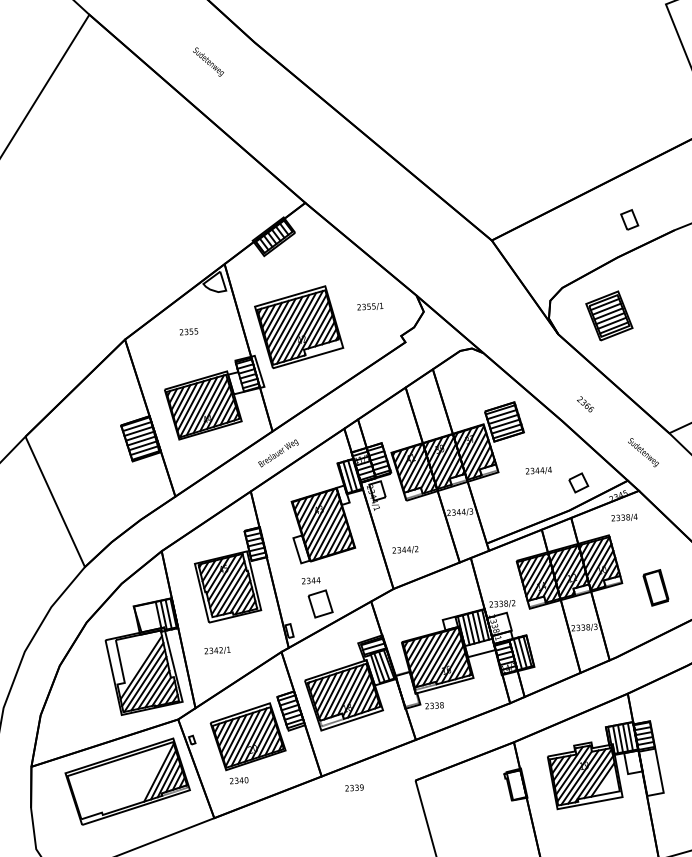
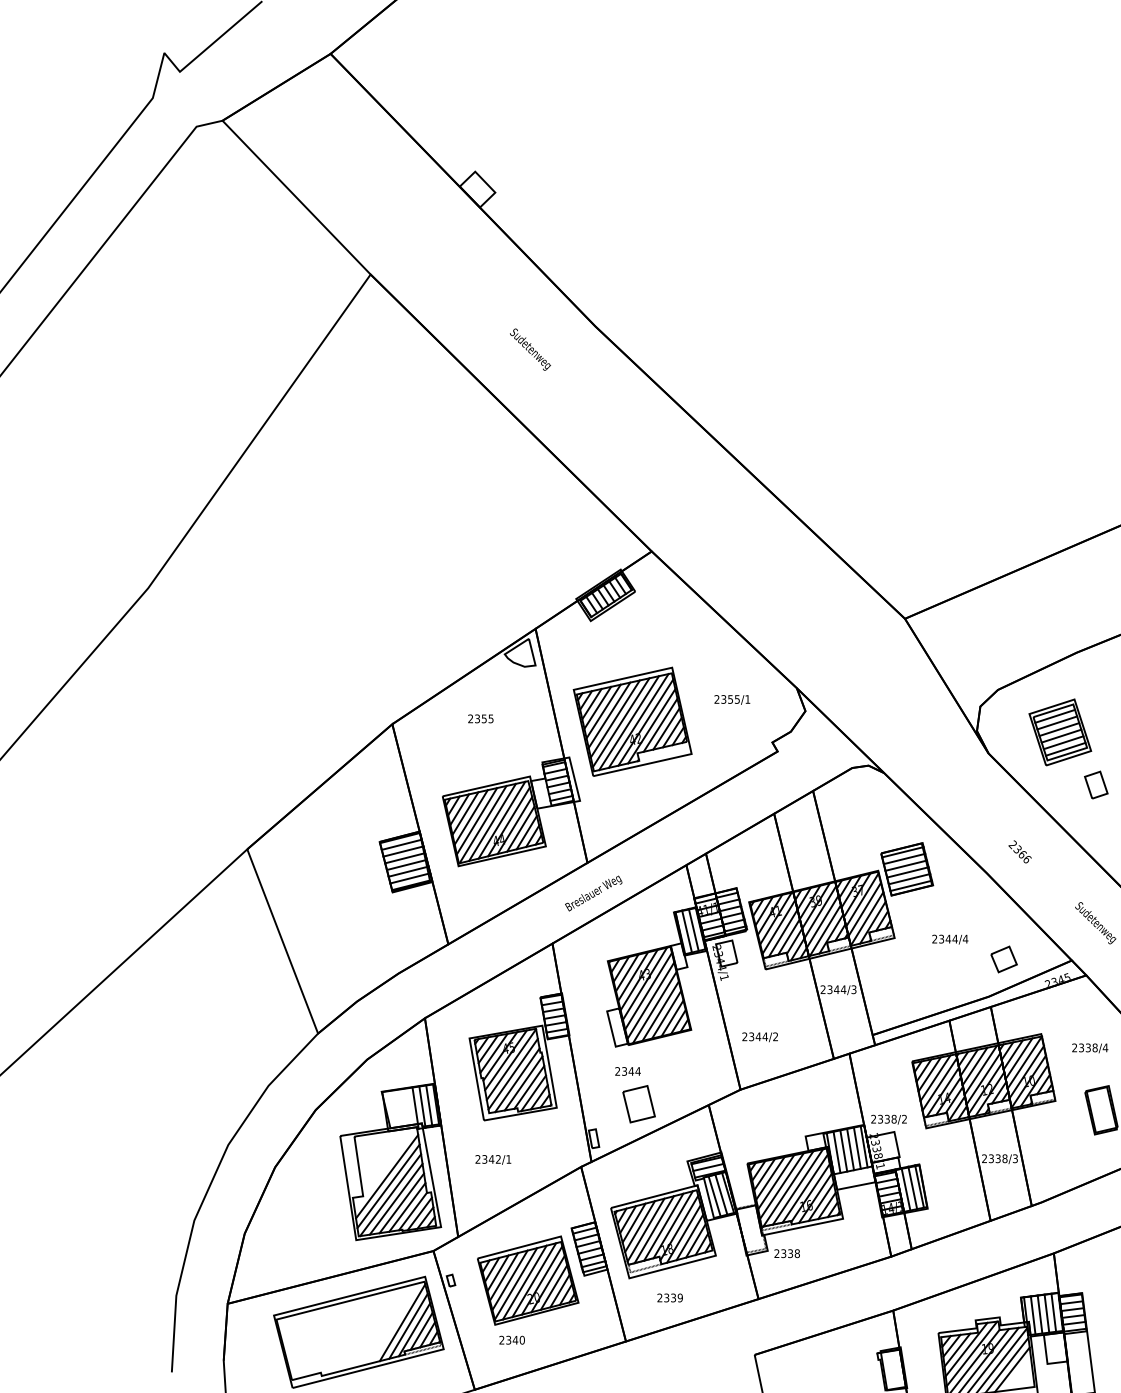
part: (629, 219) -> (1096, 784), moved
text: (624, 517) -> (1090, 1048), moved
text: (354, 787) -> (669, 1297), moved

